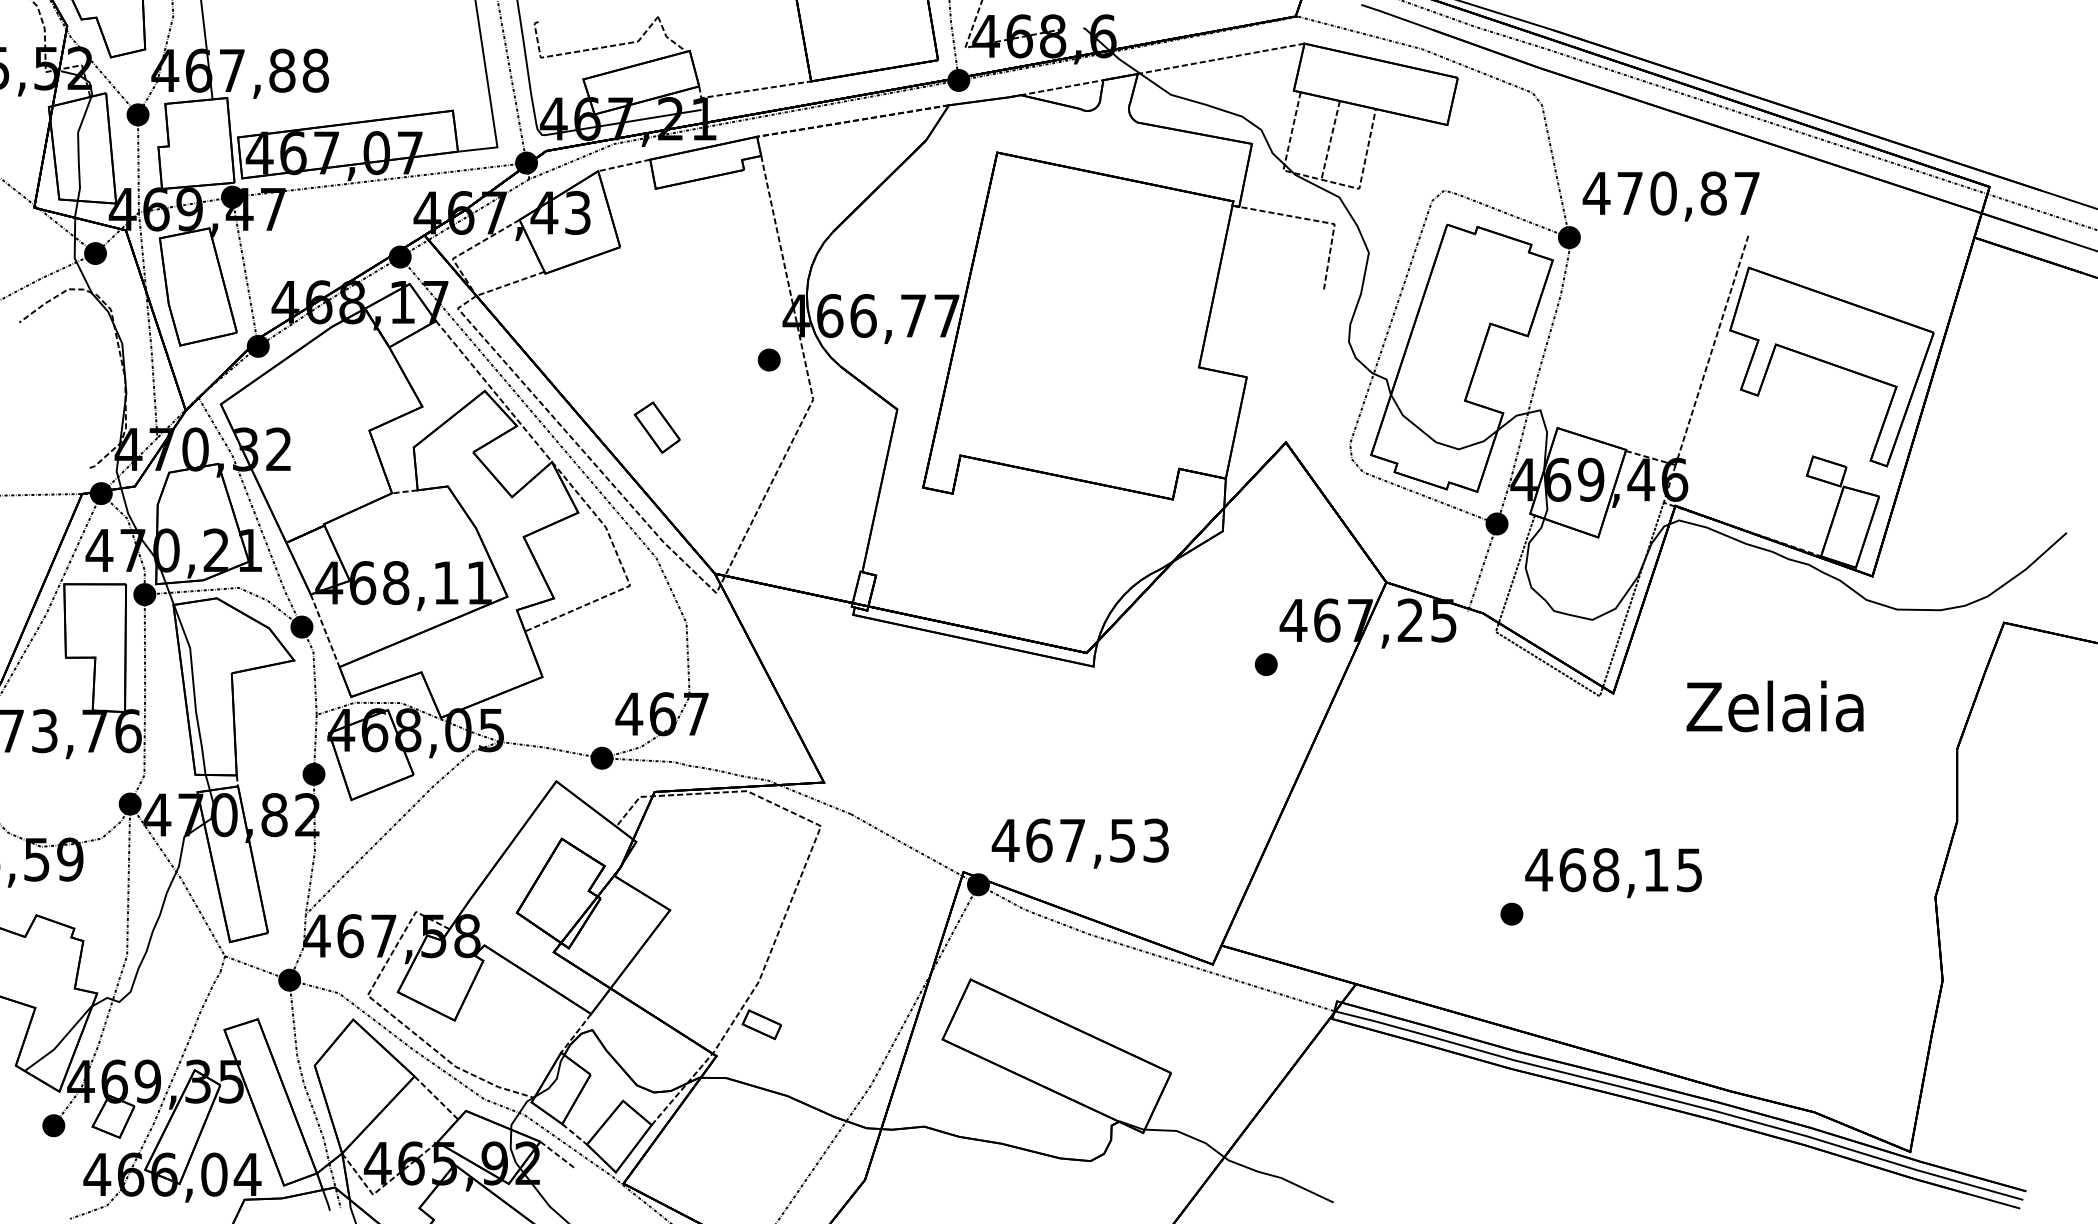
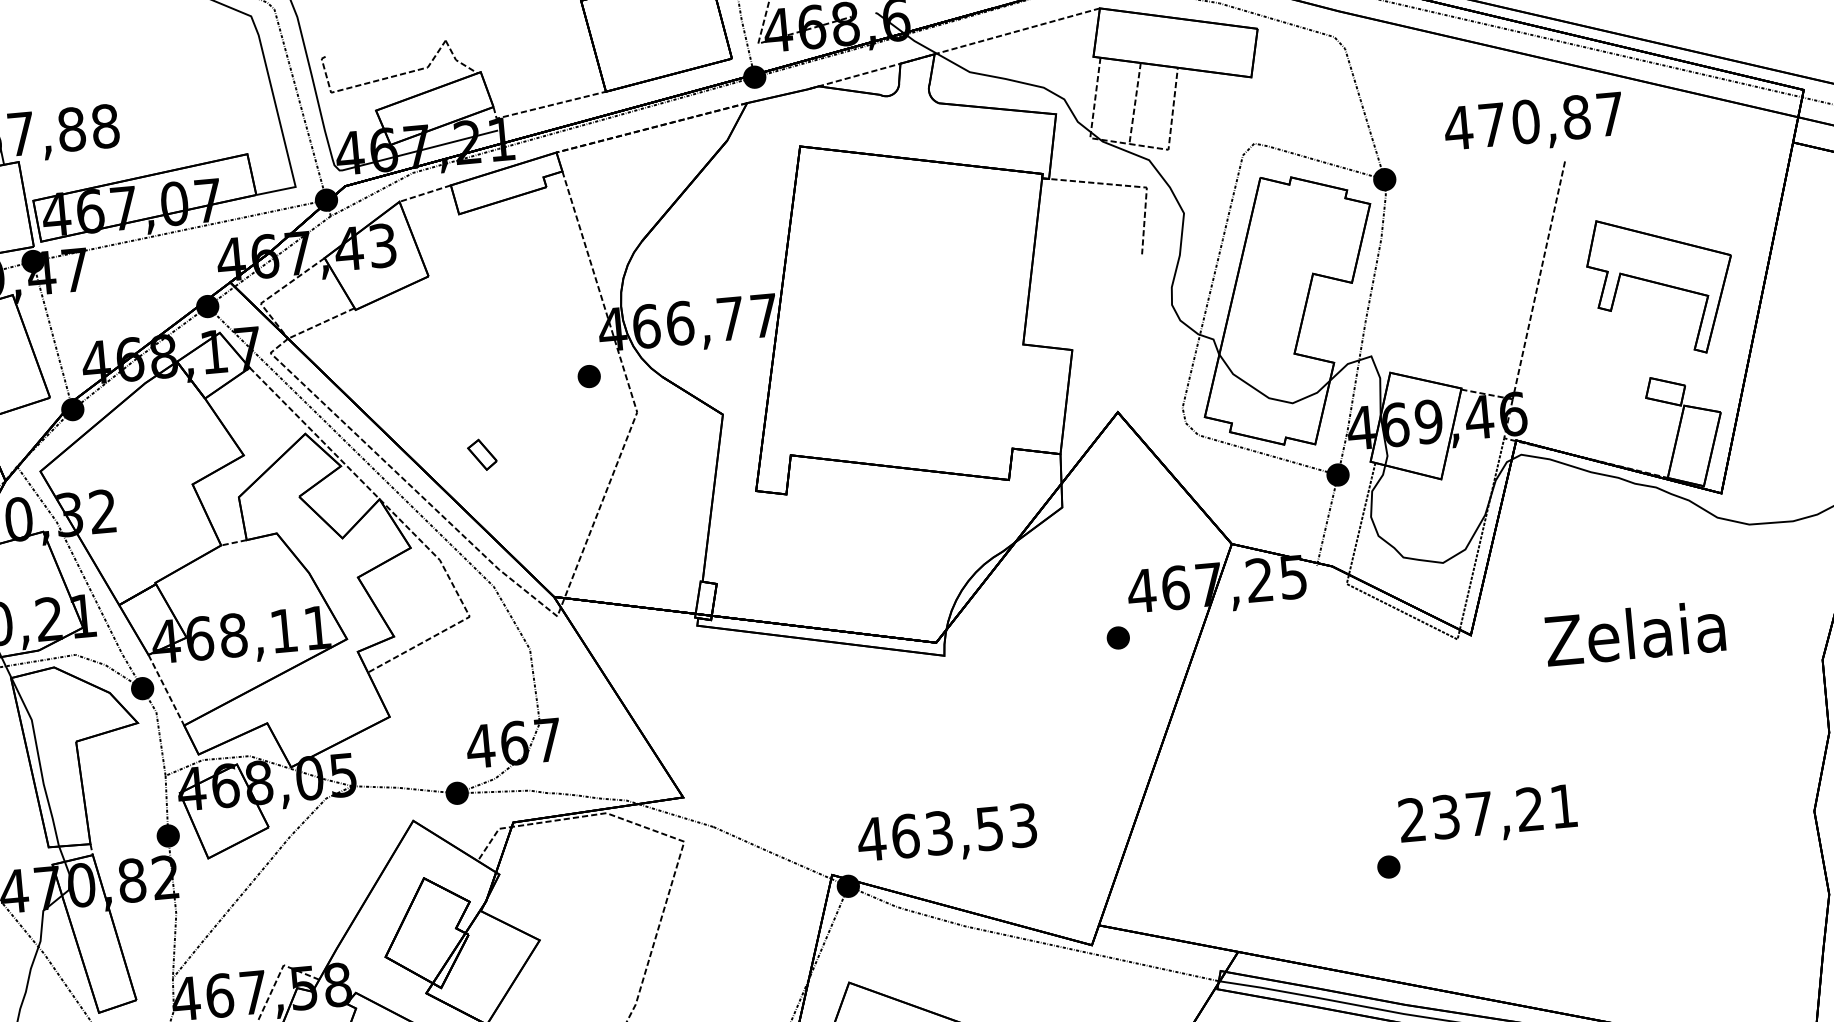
text: (1670, 196) -> (1533, 124), moved
part: (1831, 366) -> (1660, 285), size x0.7
part: (656, 427) -> (481, 454), size x0.6
text: (1072, 840) -> (939, 833), 467,53 -> 463,53
text: (1613, 870) -> (1487, 813), 468,15 -> 237,21

